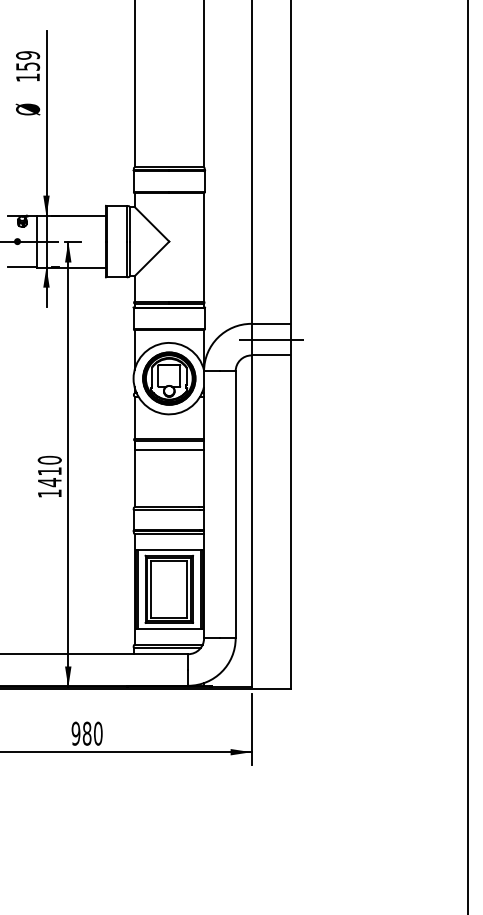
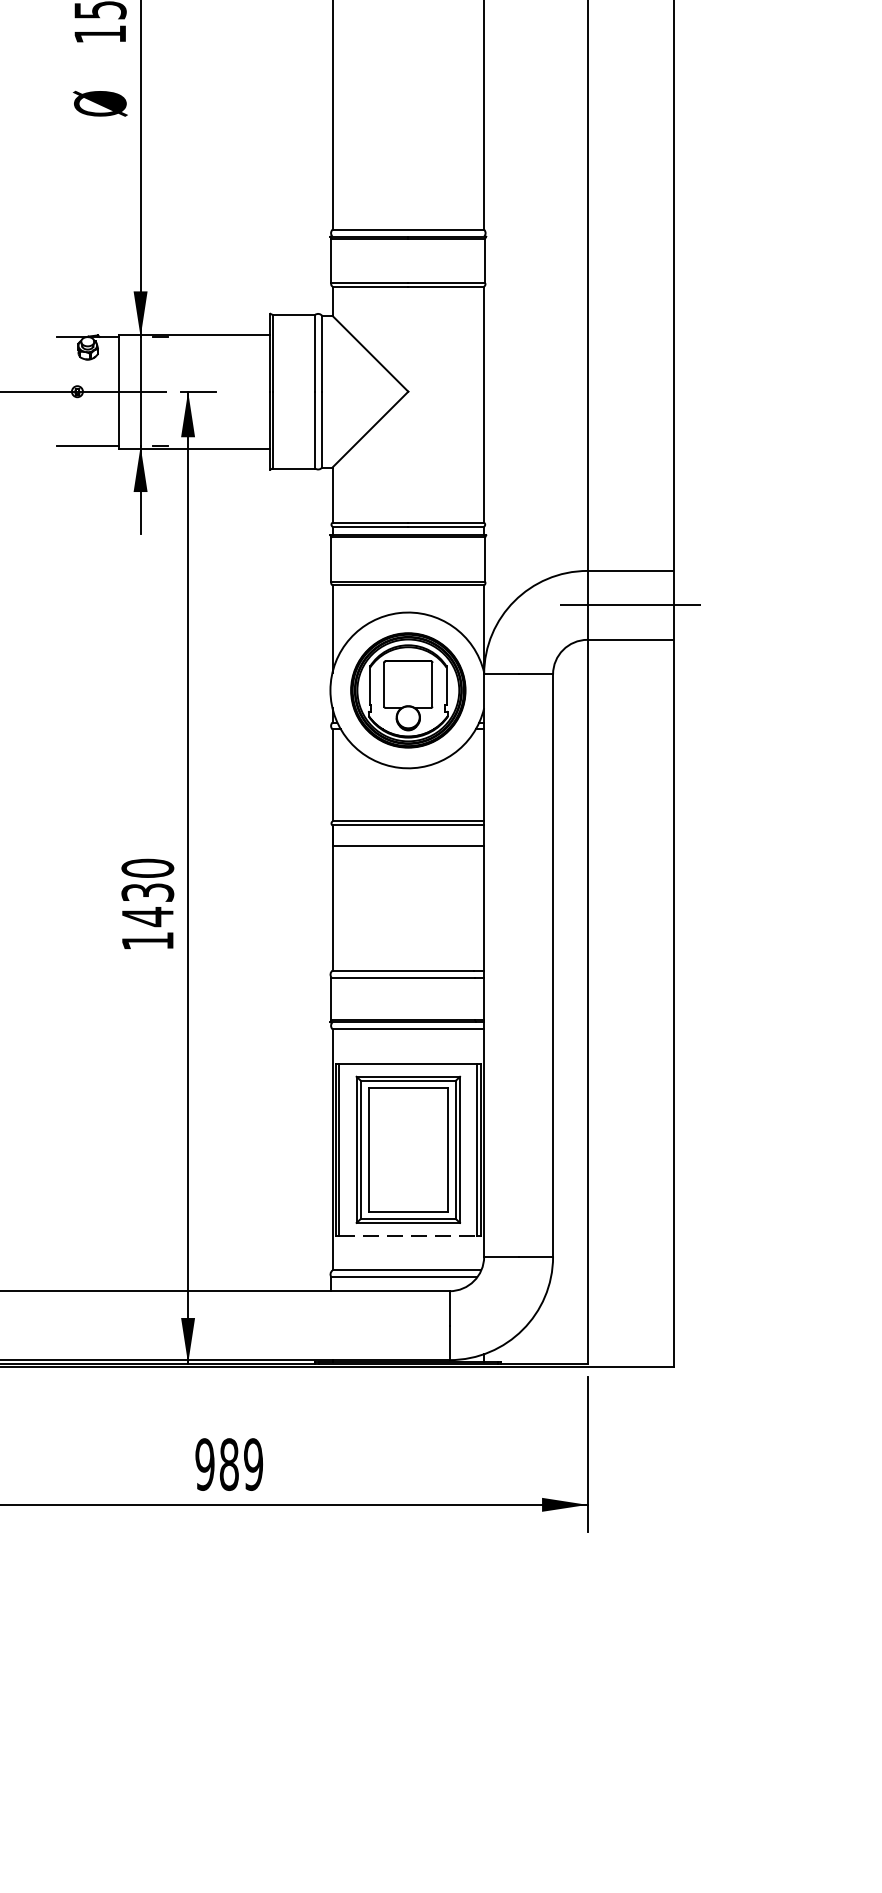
text: (49, 471) -> (147, 892), 1410 -> 1430
line: (169, 628) -> (408, 1235), solid -> dashed
text: (97, 733) -> (251, 1464), 980 -> 989

